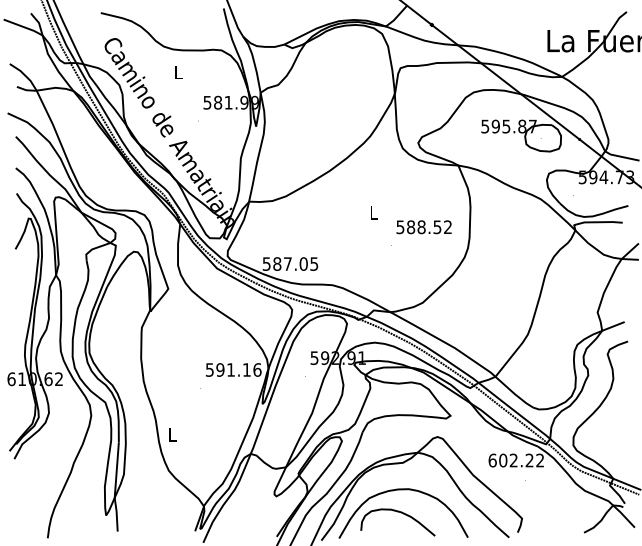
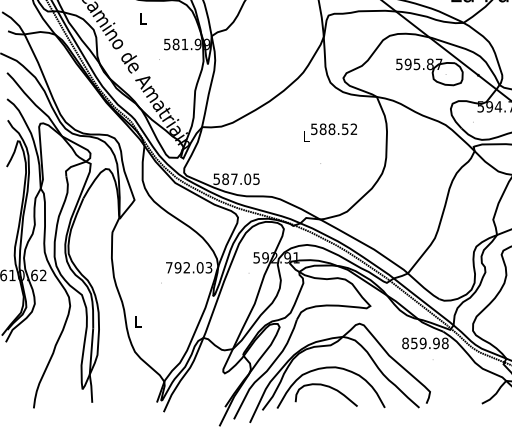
text: (423, 227) -> (333, 129), moved
text: (233, 369) -> (189, 267), 591.16 -> 792.03
text: (516, 460) -> (425, 343), 602.22 -> 859.98

